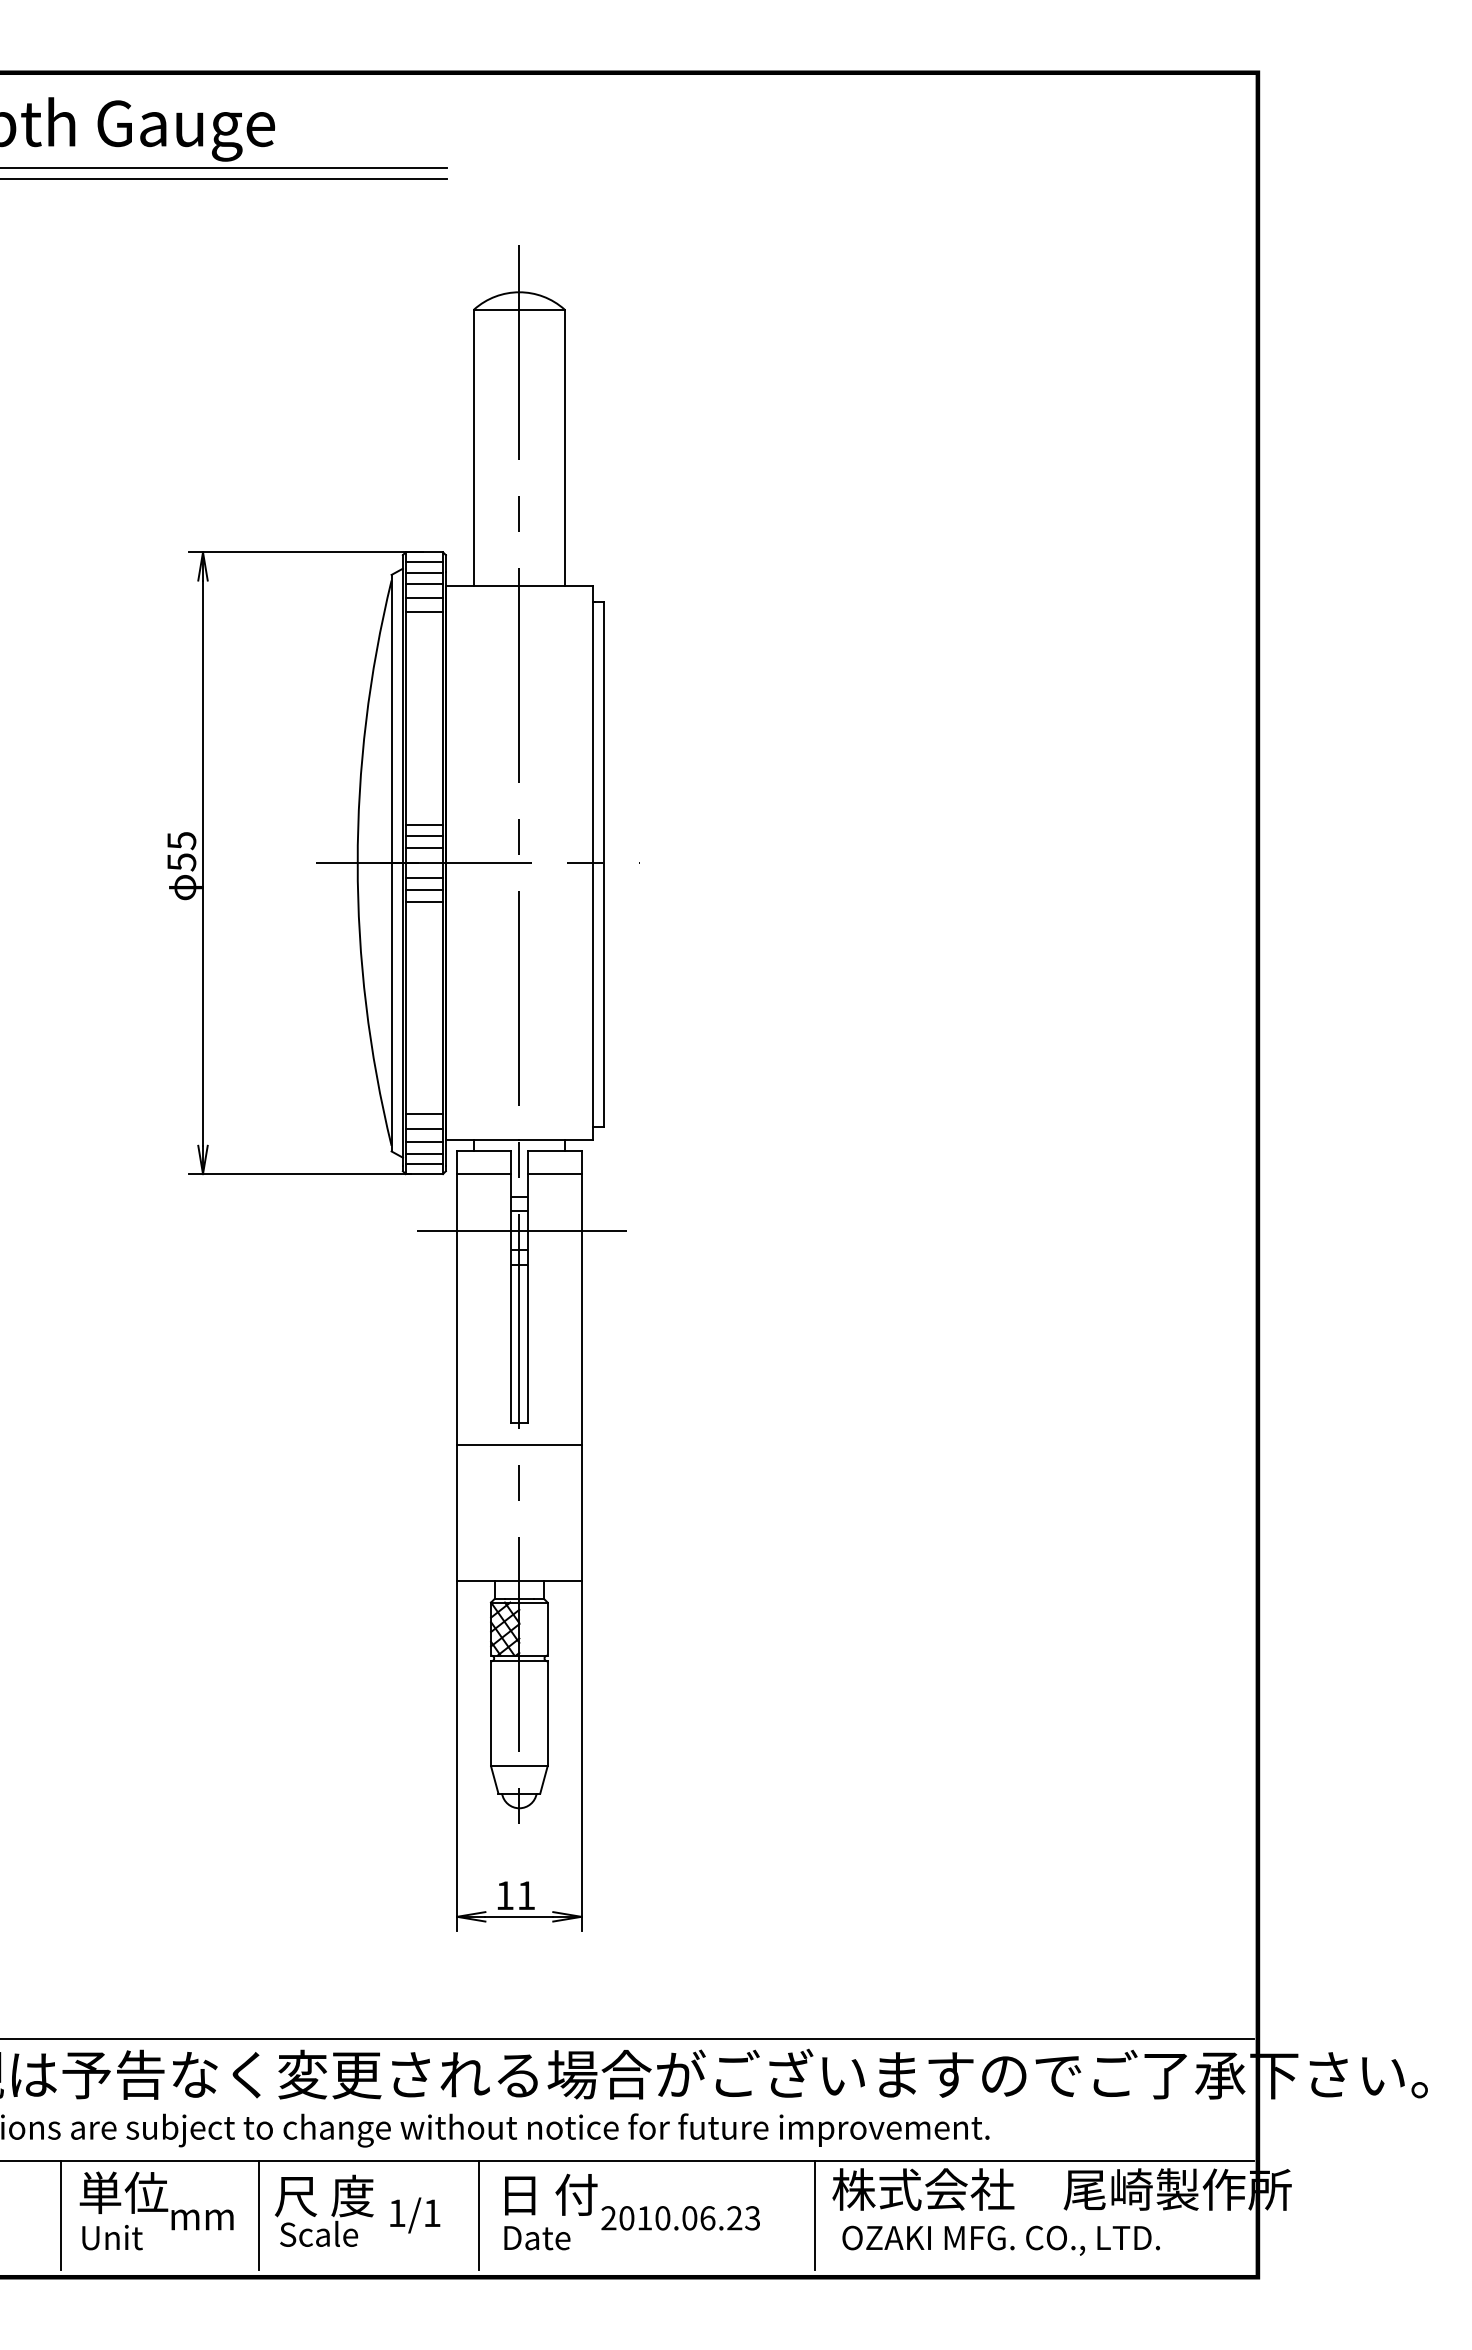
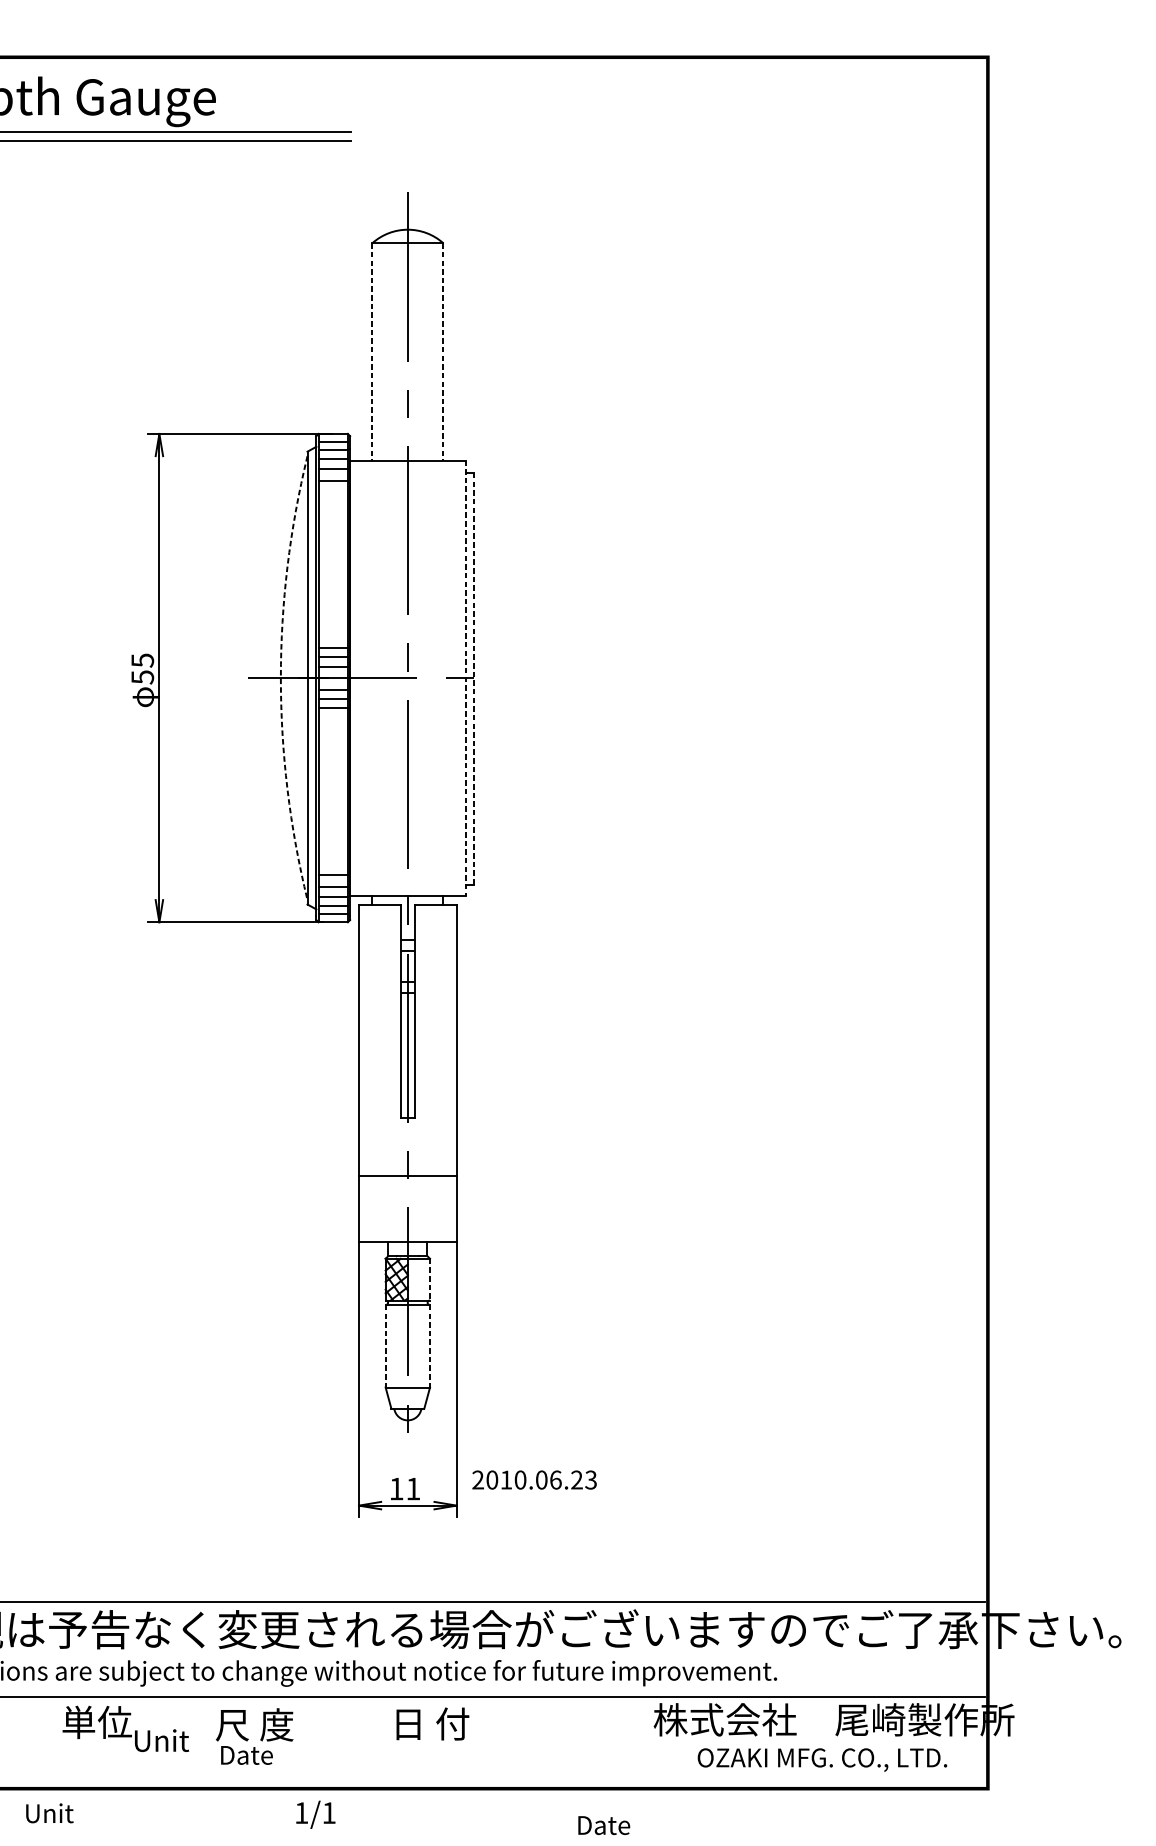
line: (474, 448) -> (372, 352), solid -> dashed
line: (564, 448) -> (443, 352), solid -> dashed
arc: (357, 863) -> (280, 678), solid -> dashed
line: (592, 863) -> (465, 678), solid -> dashed
line: (604, 864) -> (474, 679), solid -> dashed
line: (483, 1174) -> (379, 922), removed
line: (554, 1174) -> (435, 922), removed
line: (521, 1230) -> (409, 966), removed
line: (519, 1445) -> (407, 1176), moved
line: (547, 1629) -> (429, 1279), solid -> dashed
line: (491, 1713) -> (385, 1345), solid -> dashed
line: (547, 1713) -> (429, 1345), solid -> dashed
line: (60, 2215) -> (47, 1740), removed
text: (205, 2215) -> (161, 1740), mm -> Unit
line: (258, 2215) -> (202, 1740), removed
text: (415, 2215) -> (316, 1814), moved
line: (479, 2215) -> (376, 1740), removed
line: (815, 2215) -> (640, 1740), removed
text: (680, 2218) -> (534, 1480), moved
text: (319, 2233) -> (250, 1754), Scale -> Date
text: (112, 2237) -> (49, 1813), moved
text: (537, 2238) -> (604, 1825), moved
text: (1000, 2240) -> (821, 1759), moved

